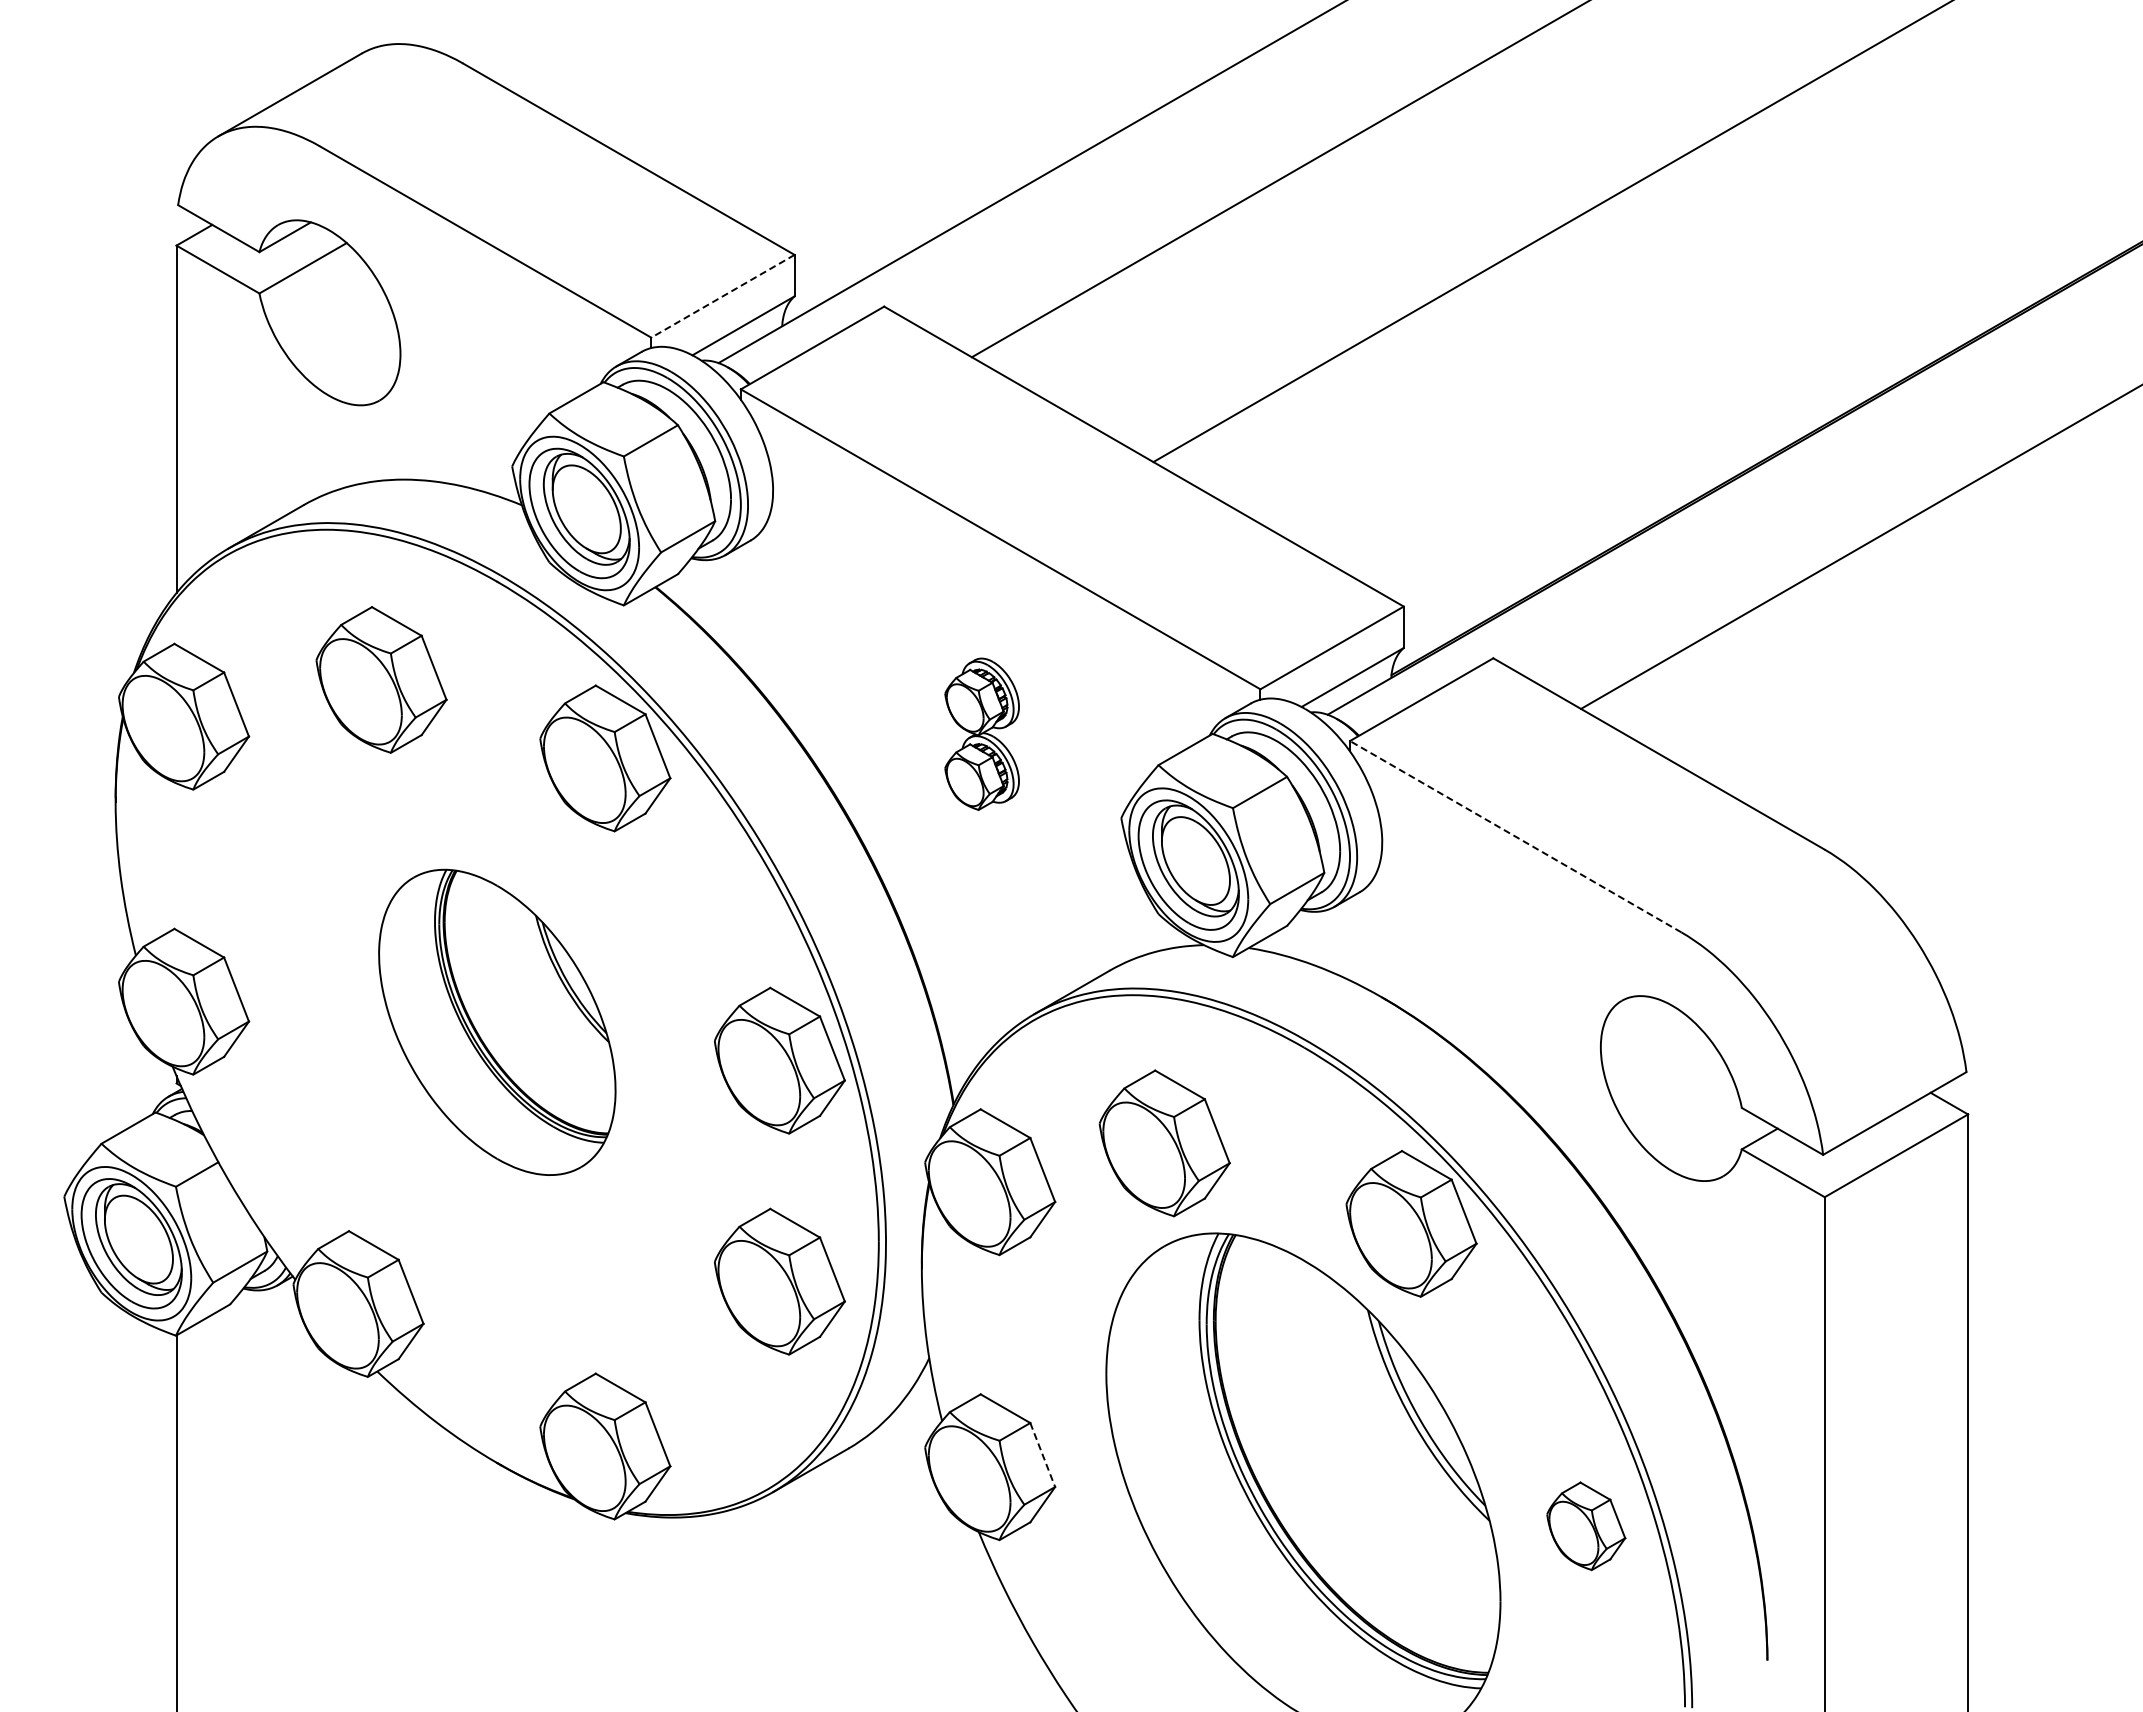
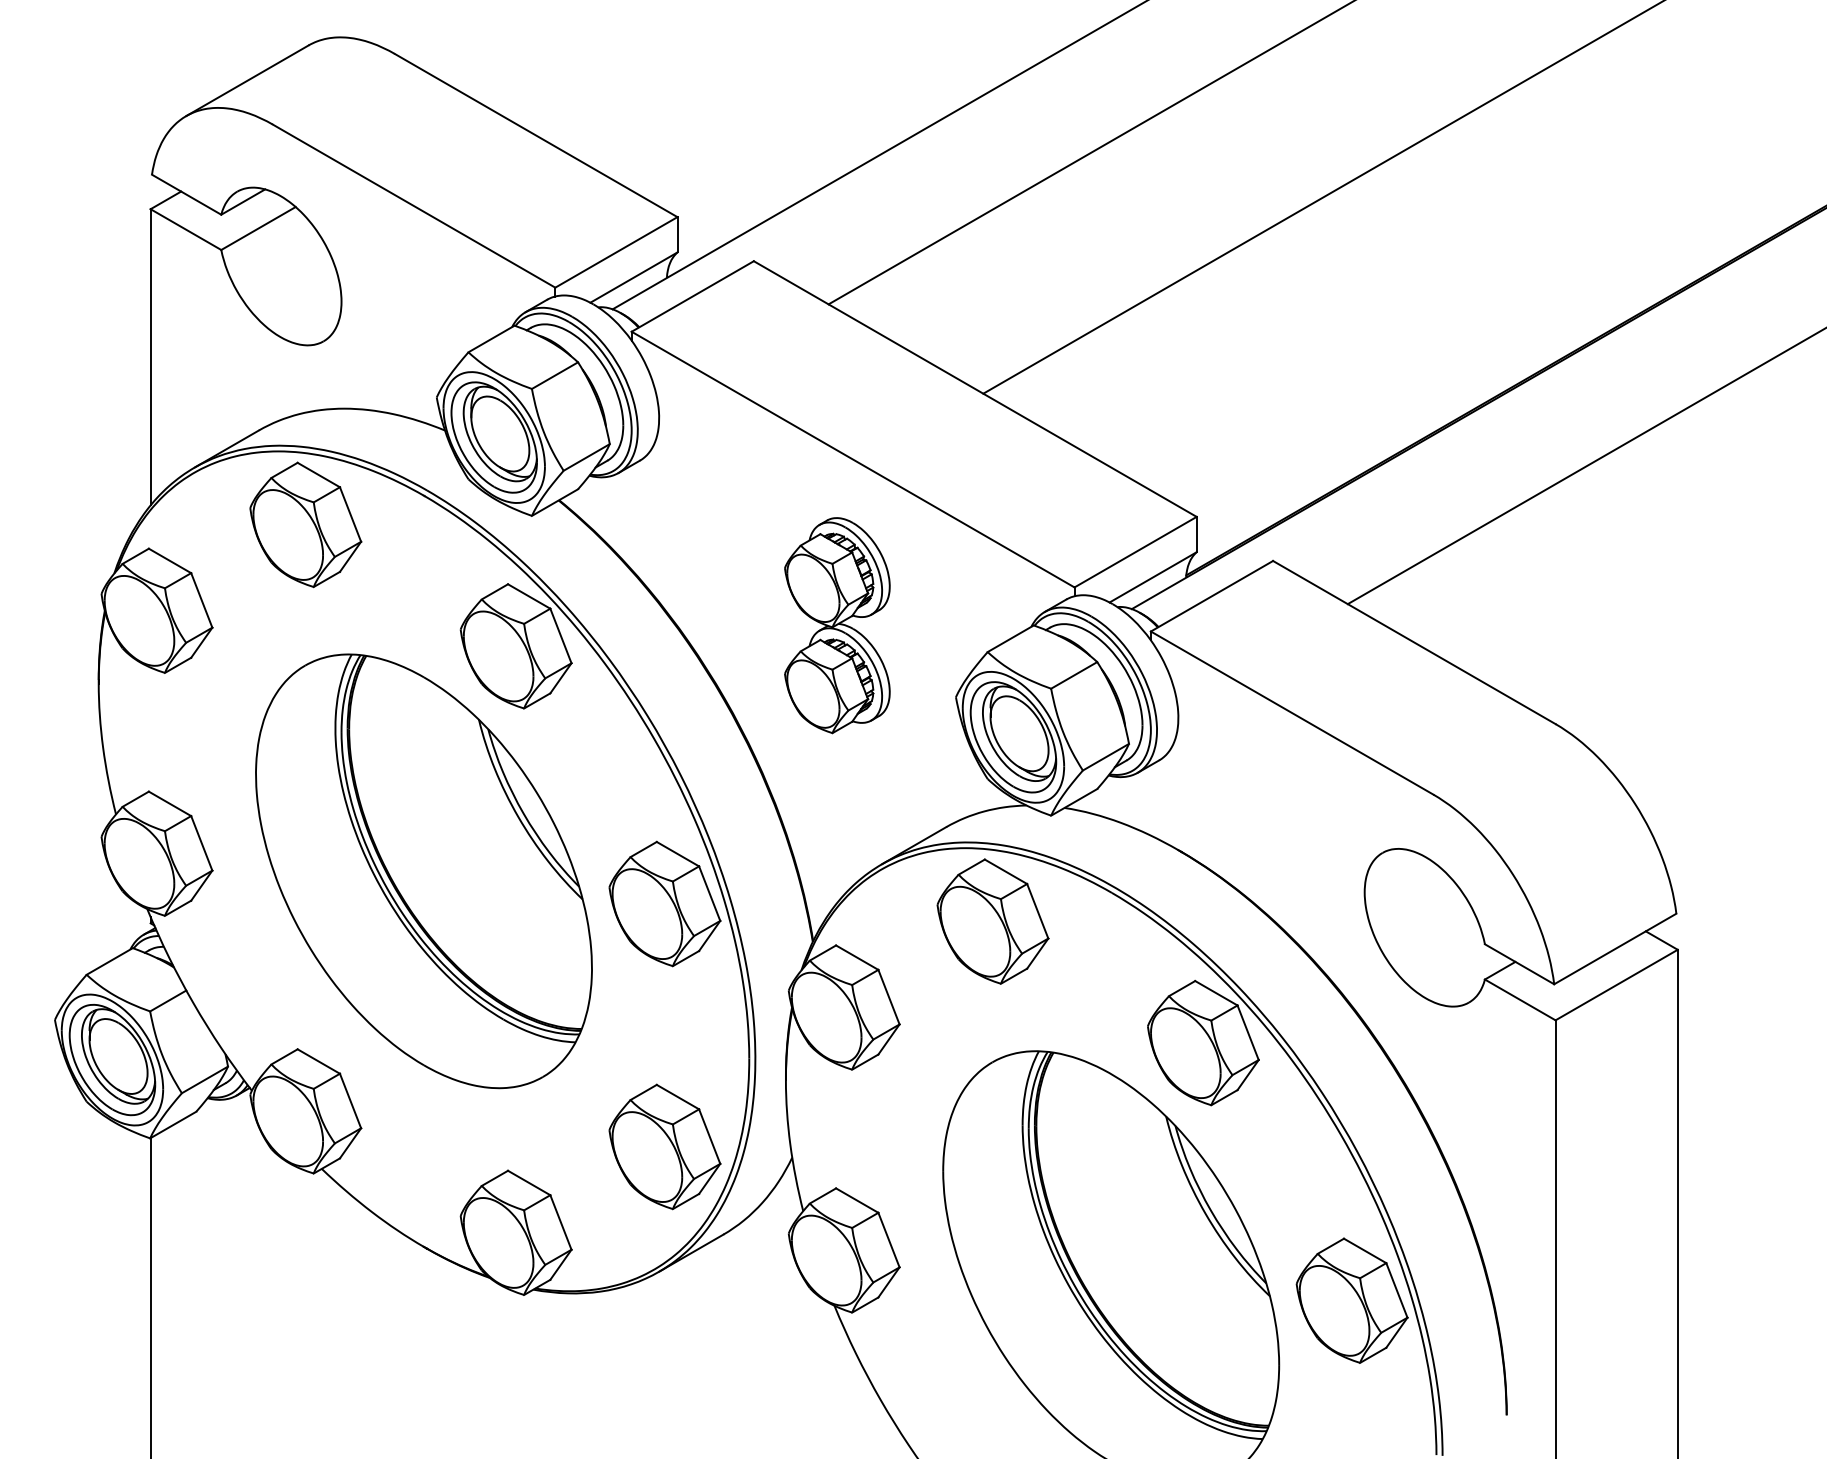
line: (722, 296) -> (616, 252), dashed -> solid
part: (381, 679) -> (305, 524), moved
part: (981, 734) -> (836, 625), size x1.67
line: (1515, 836) -> (1291, 712), dashed -> solid
part: (497, 1022) -> (424, 871), size x1.67
part: (1164, 1143) -> (992, 921), moved
part: (779, 1281) -> (664, 1146), moved
line: (1042, 1455) -> (888, 1240), dashed -> solid
part: (1586, 1526) -> (1352, 1301), size x1.67

